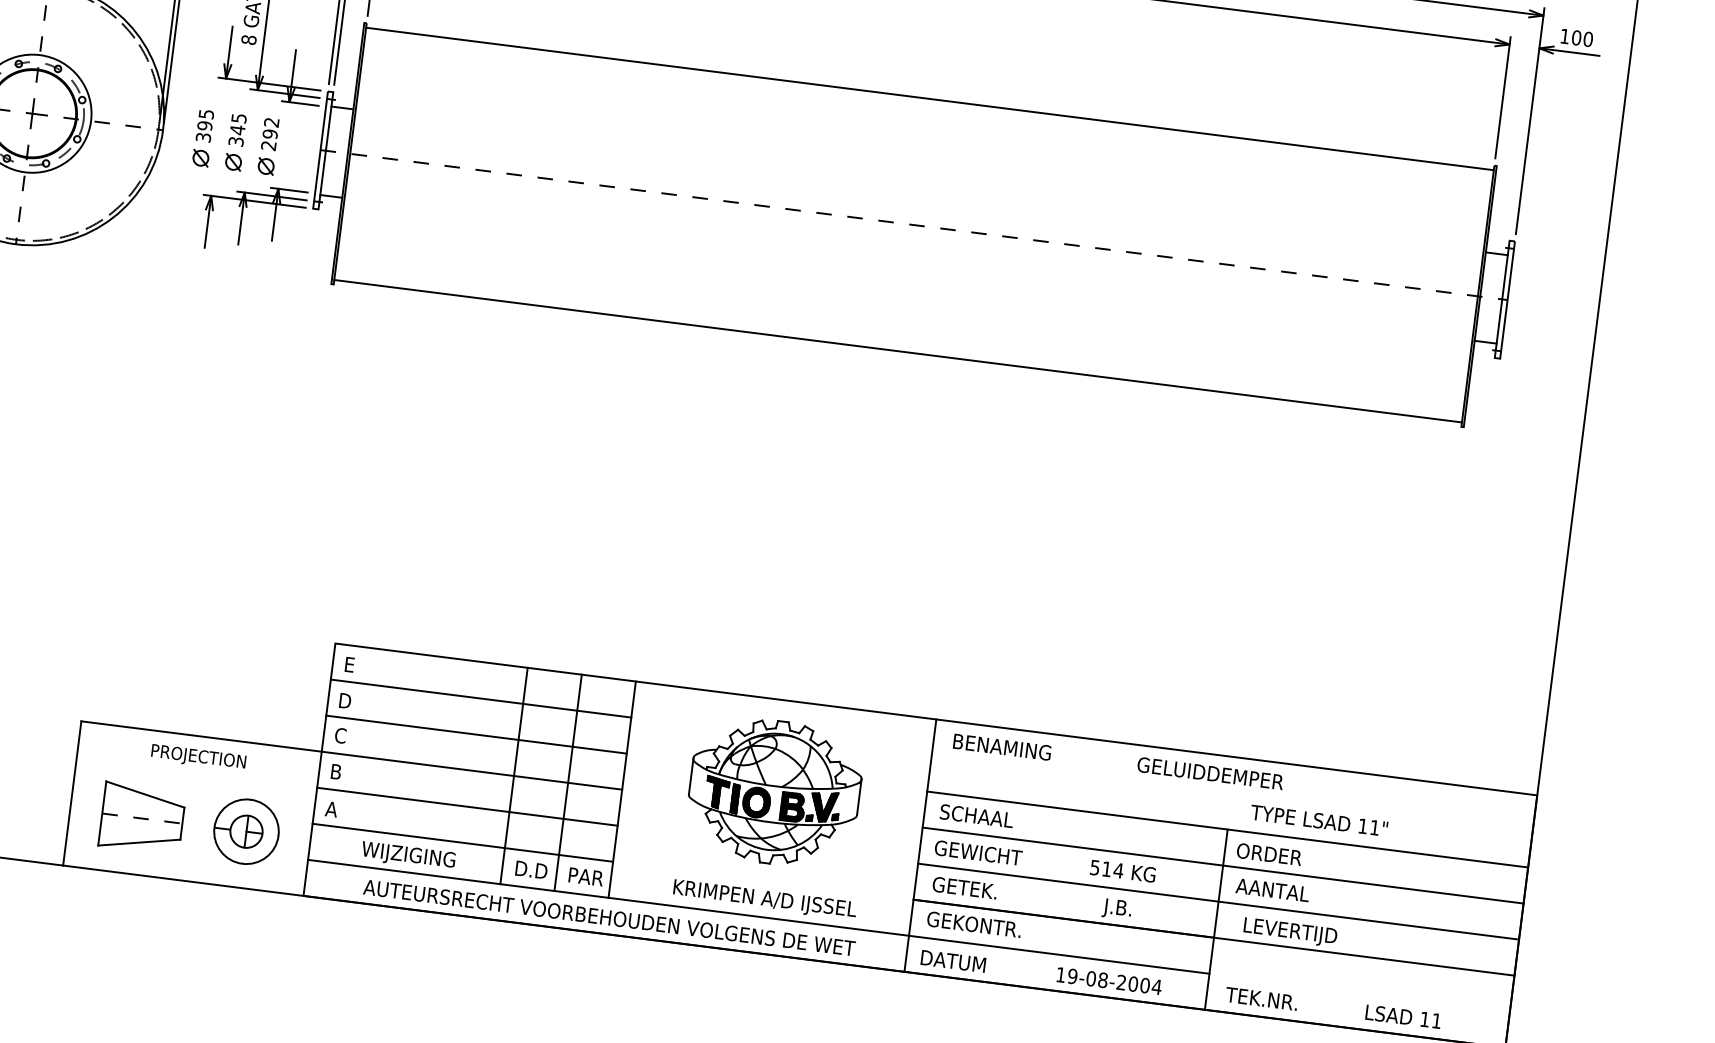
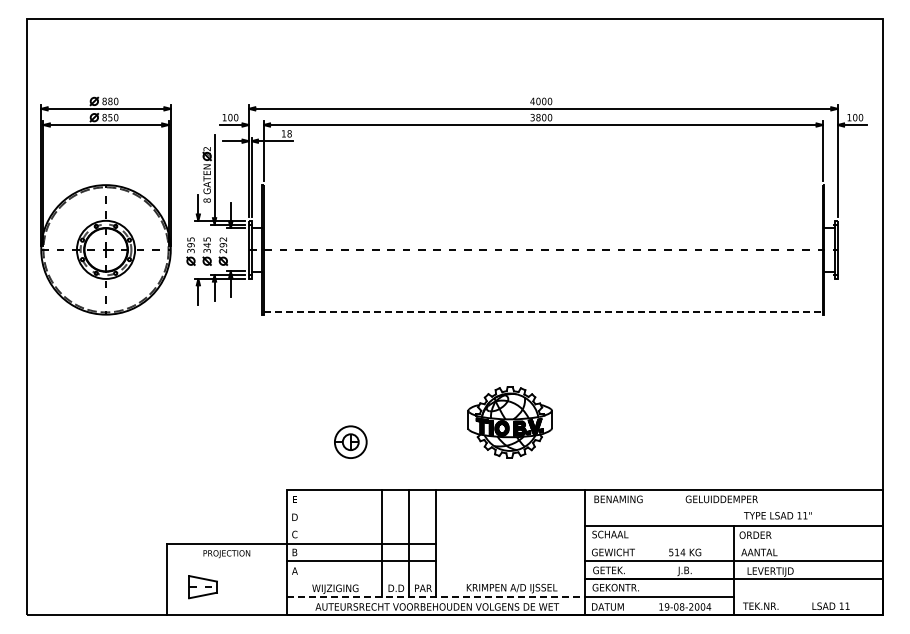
line: (928, 99) -> (542, 187), removed
line: (898, 351) -> (543, 312), solid -> dashed
line: (479, 697) -> (360, 507), removed
line: (475, 734) -> (360, 525), removed
part: (773, 792) -> (509, 422), moved
part: (141, 816) -> (202, 586), size x0.7
part: (246, 830) -> (350, 441), moved
line: (461, 843) -> (360, 579), removed
line: (1222, 865) -> (733, 543), removed
line: (610, 898) -> (436, 597), solid -> dashed

